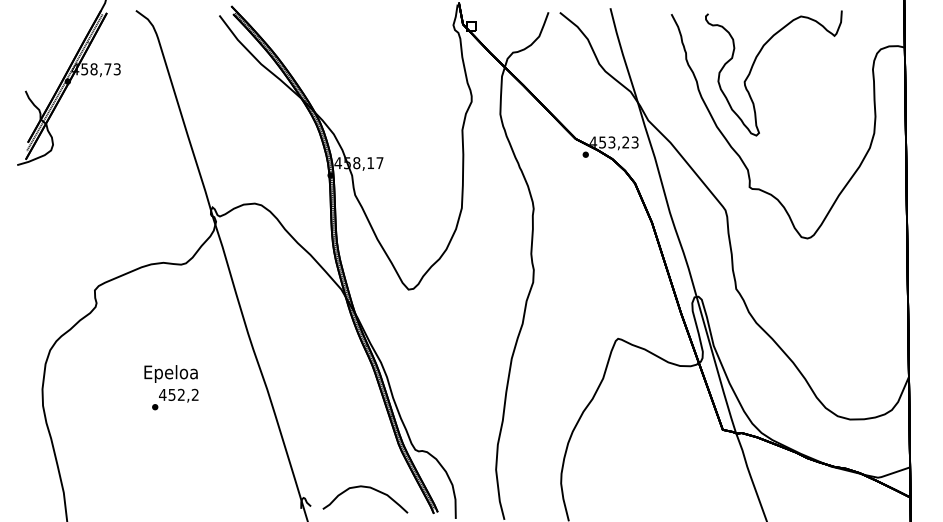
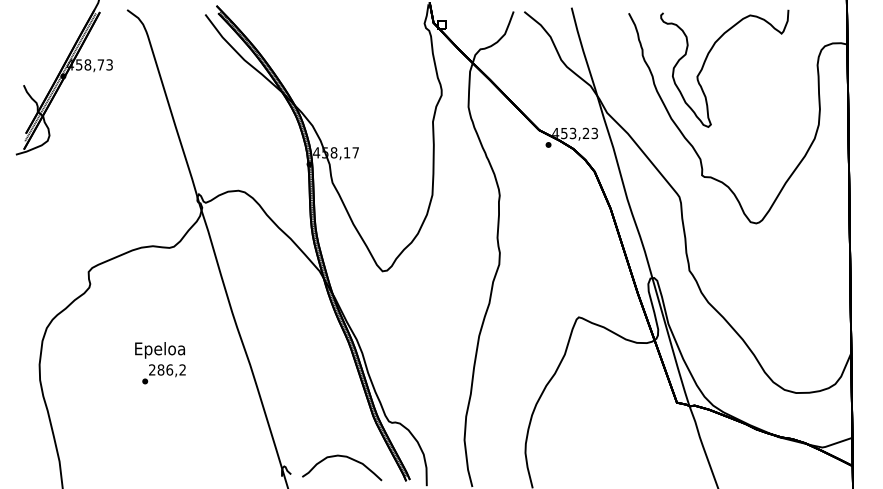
text: (172, 394) -> (161, 369), 452,2 -> 286,2

